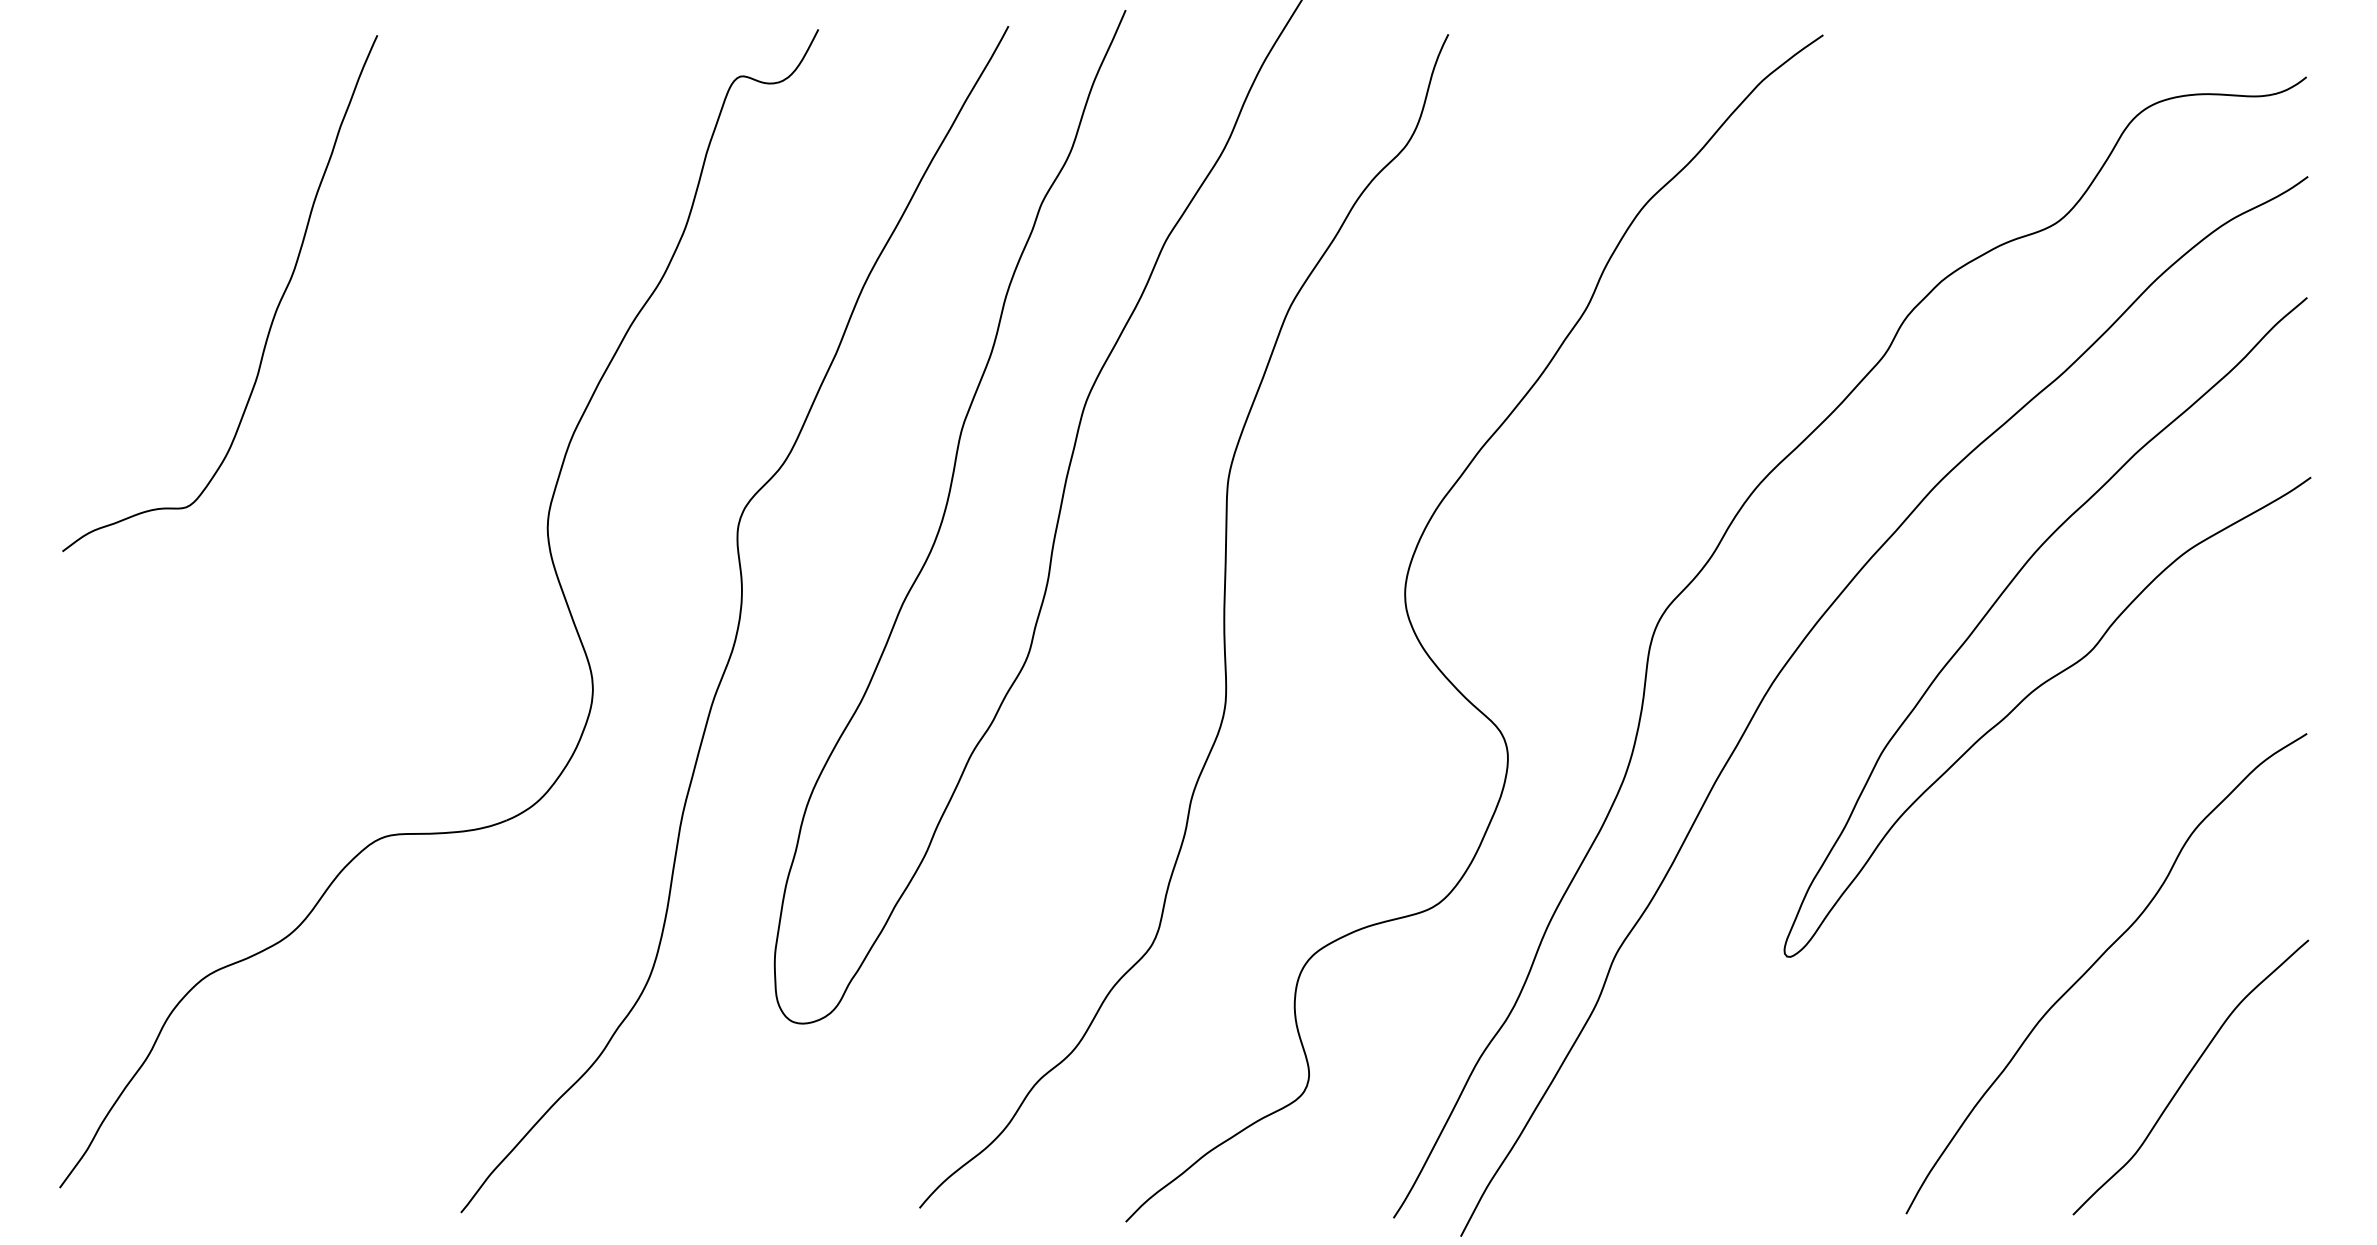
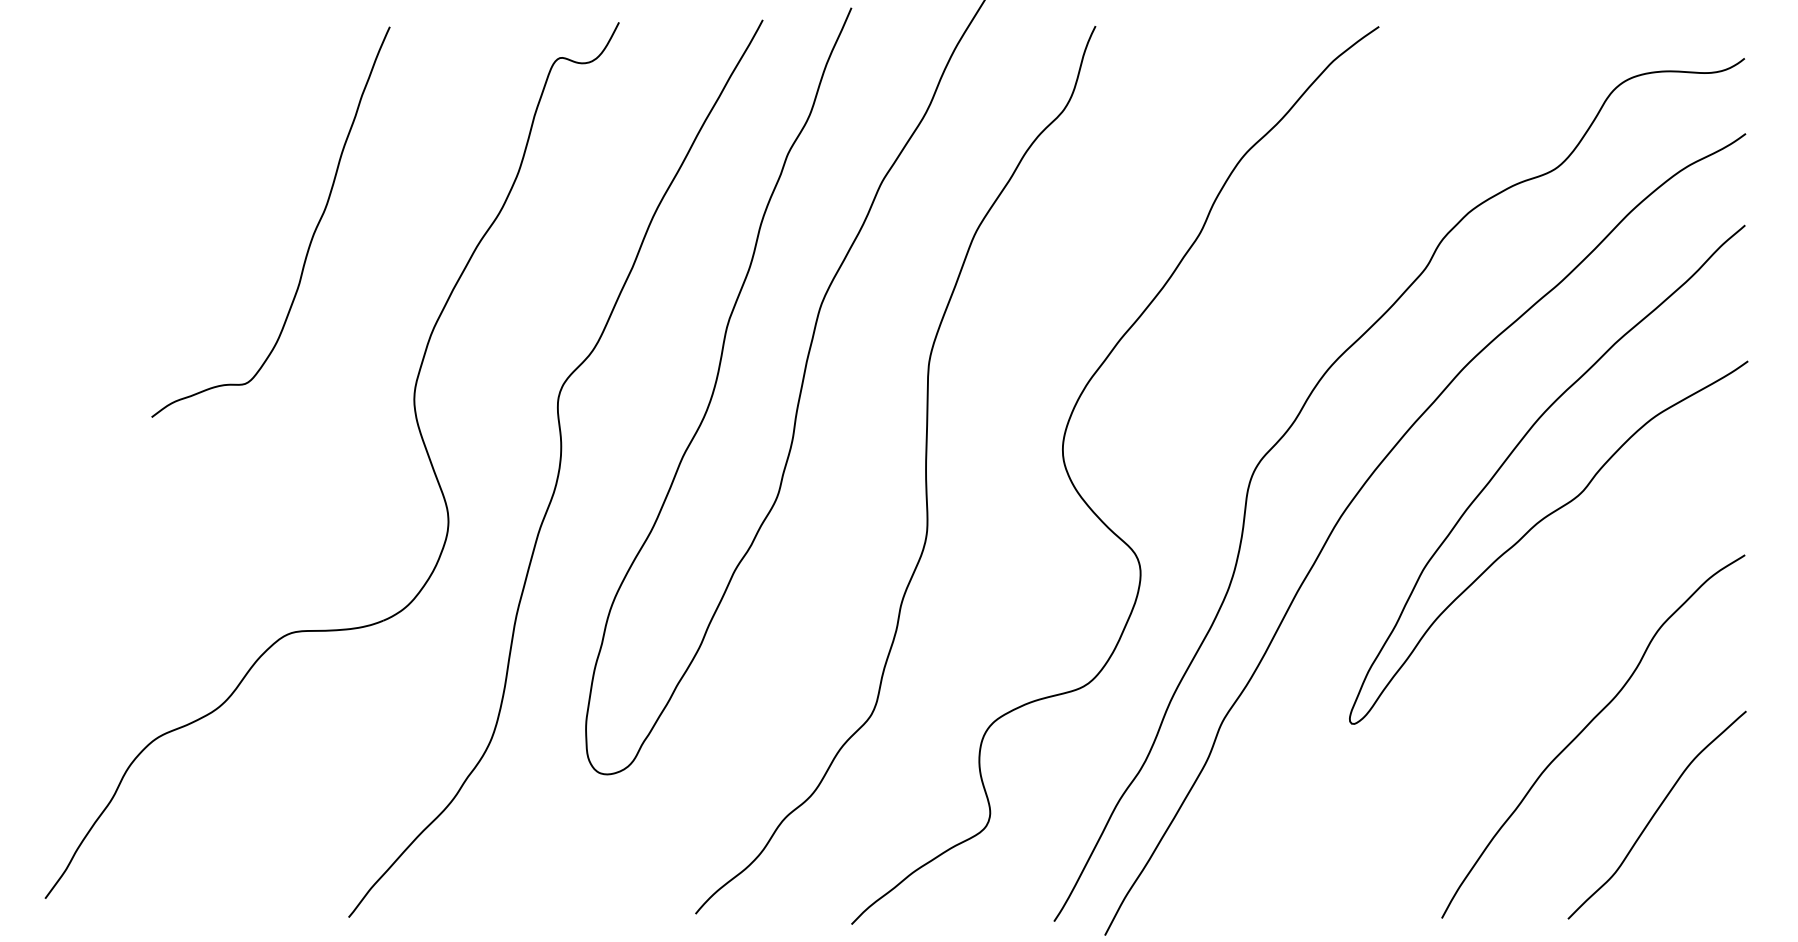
curve: (274, 312) -> (312, 236), moved

